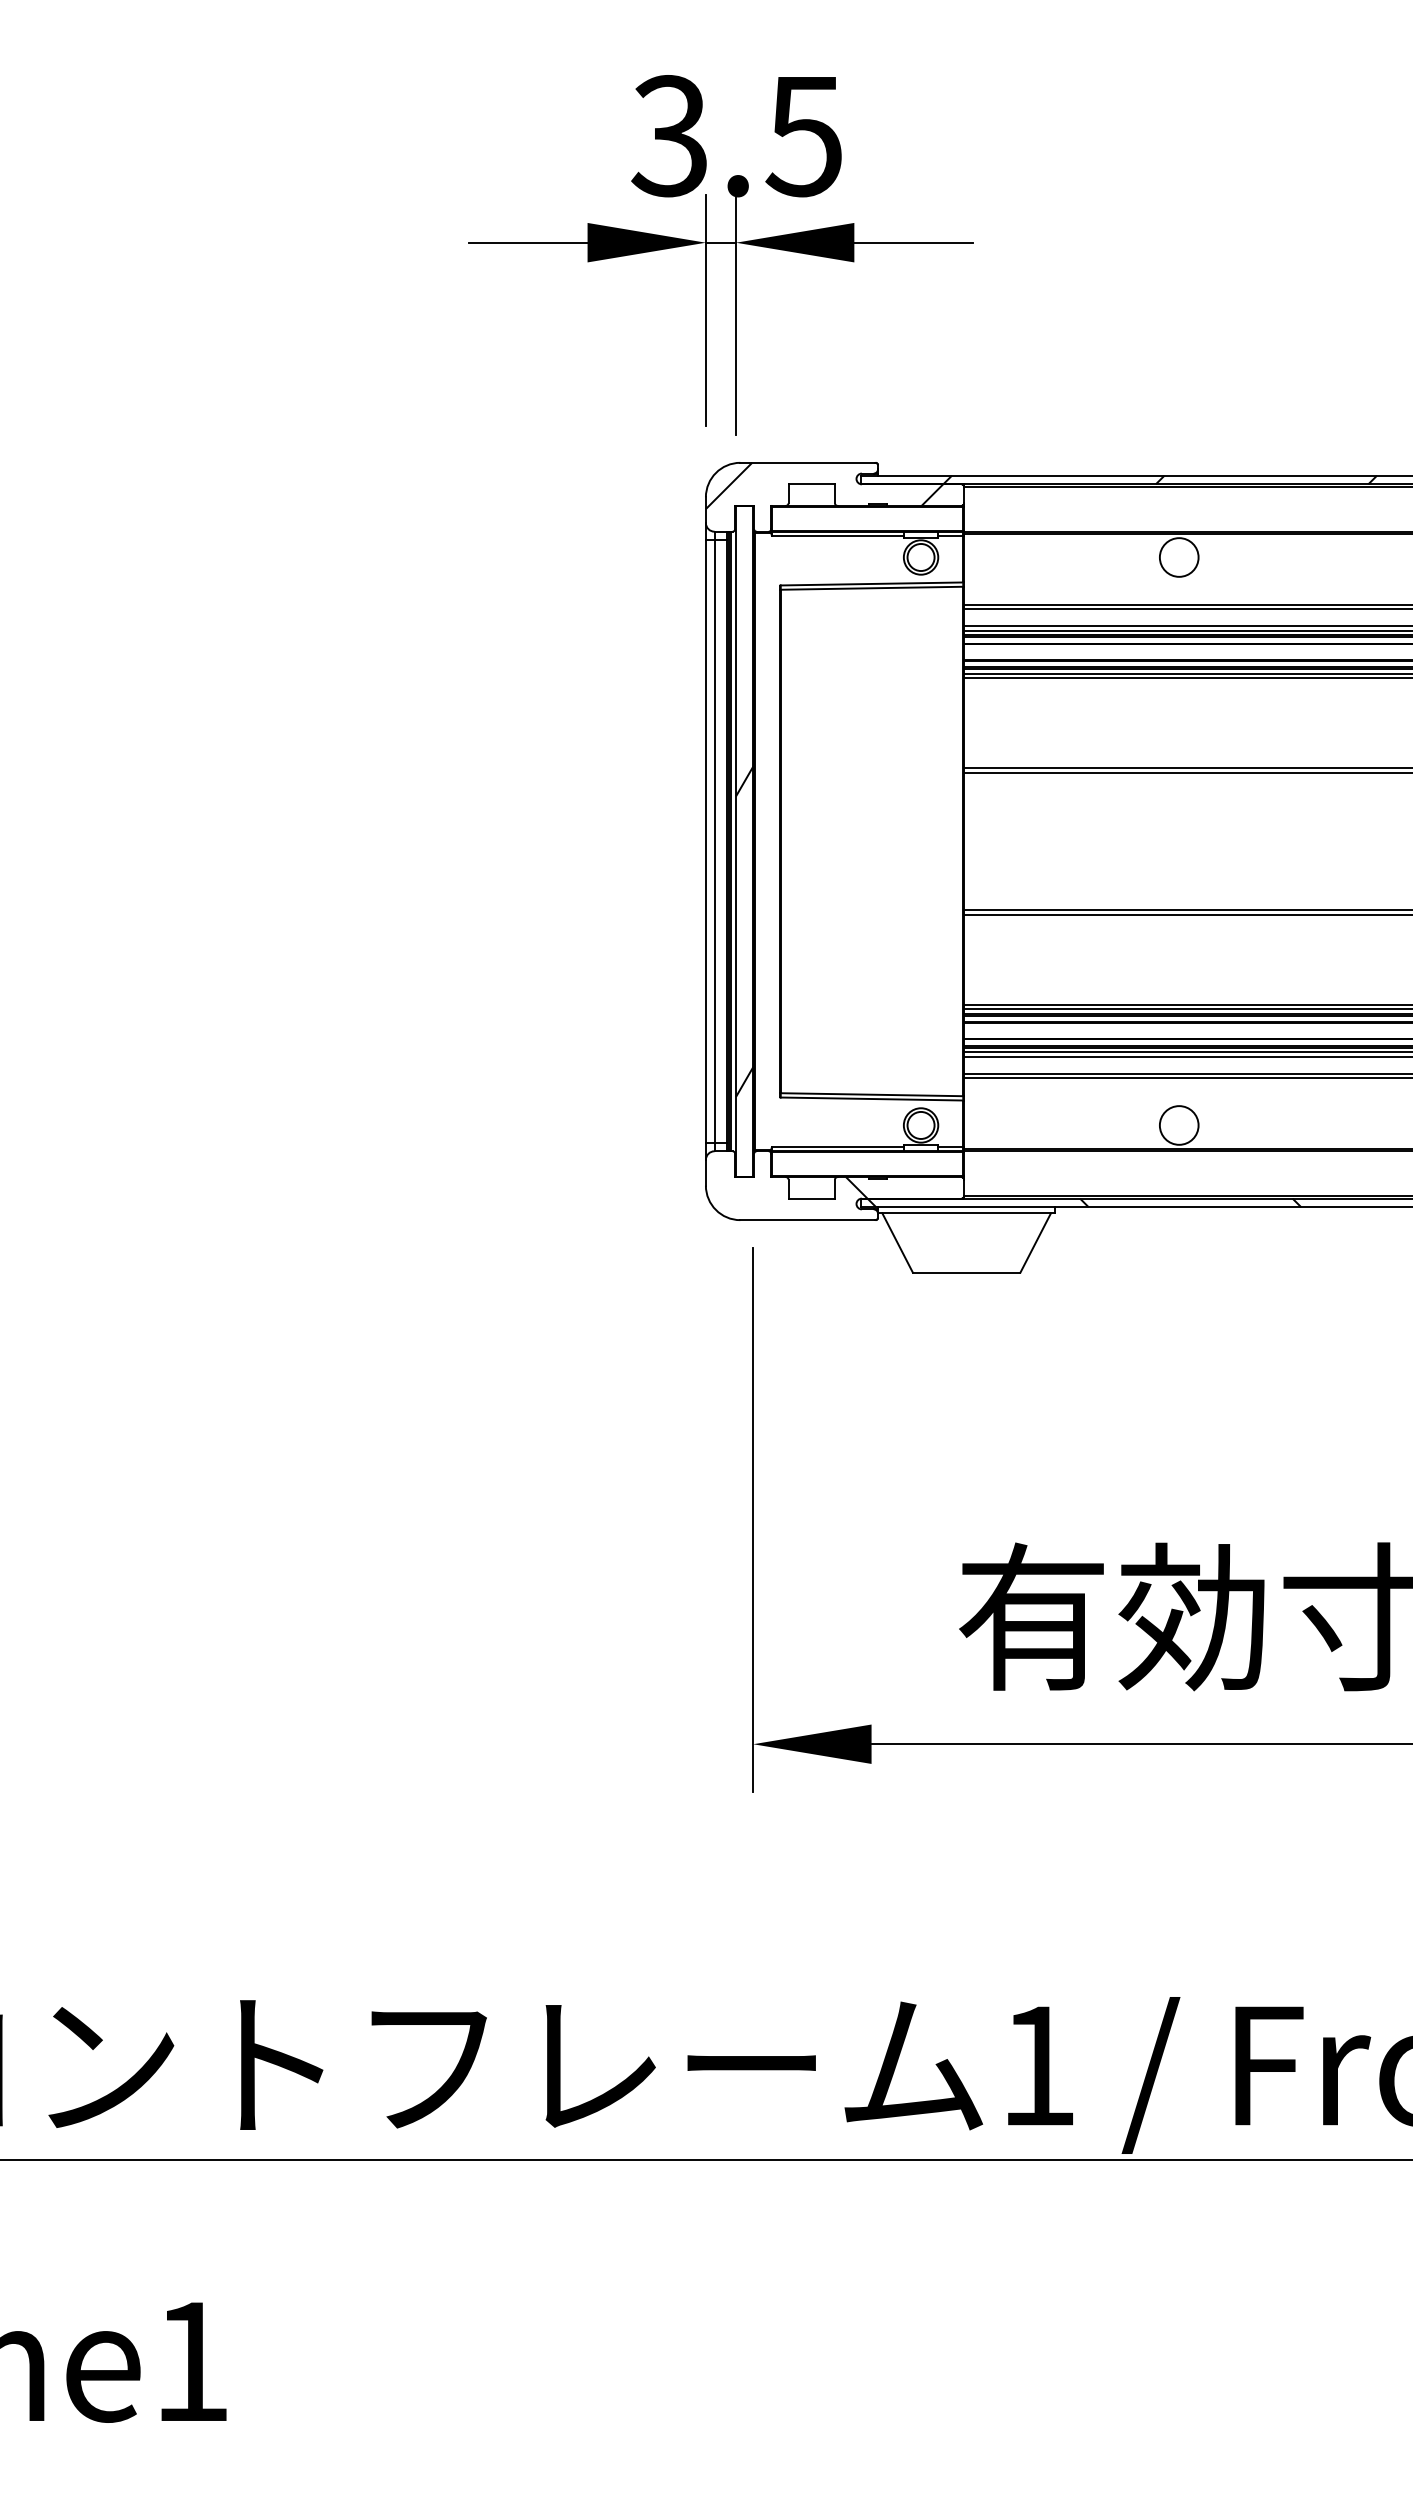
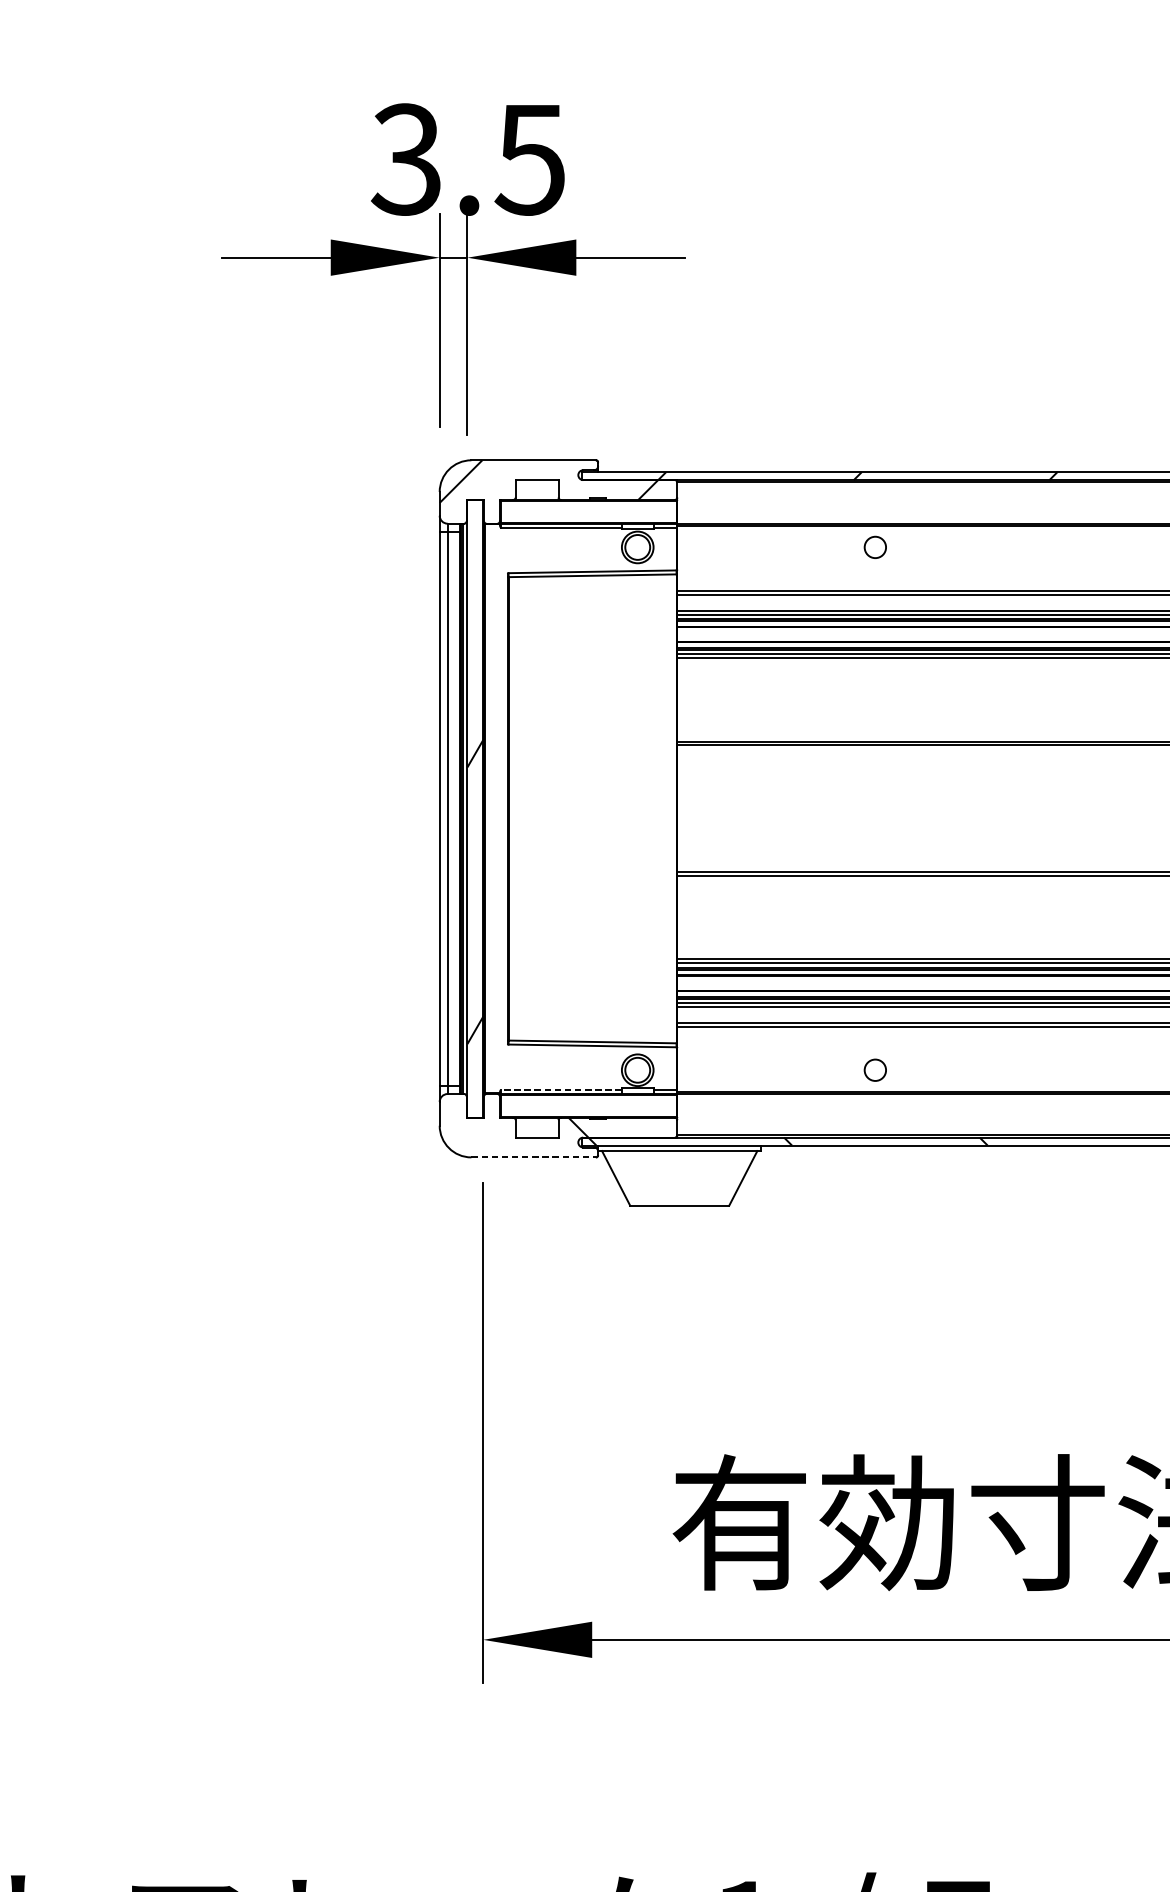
circle: (1178, 557) -> (874, 547), size x0.6
circle: (1178, 1125) -> (874, 1070), size x0.6
line: (838, 1146) -> (561, 1089), solid -> dashed
line: (807, 1220) -> (533, 1157), solid -> dashed

